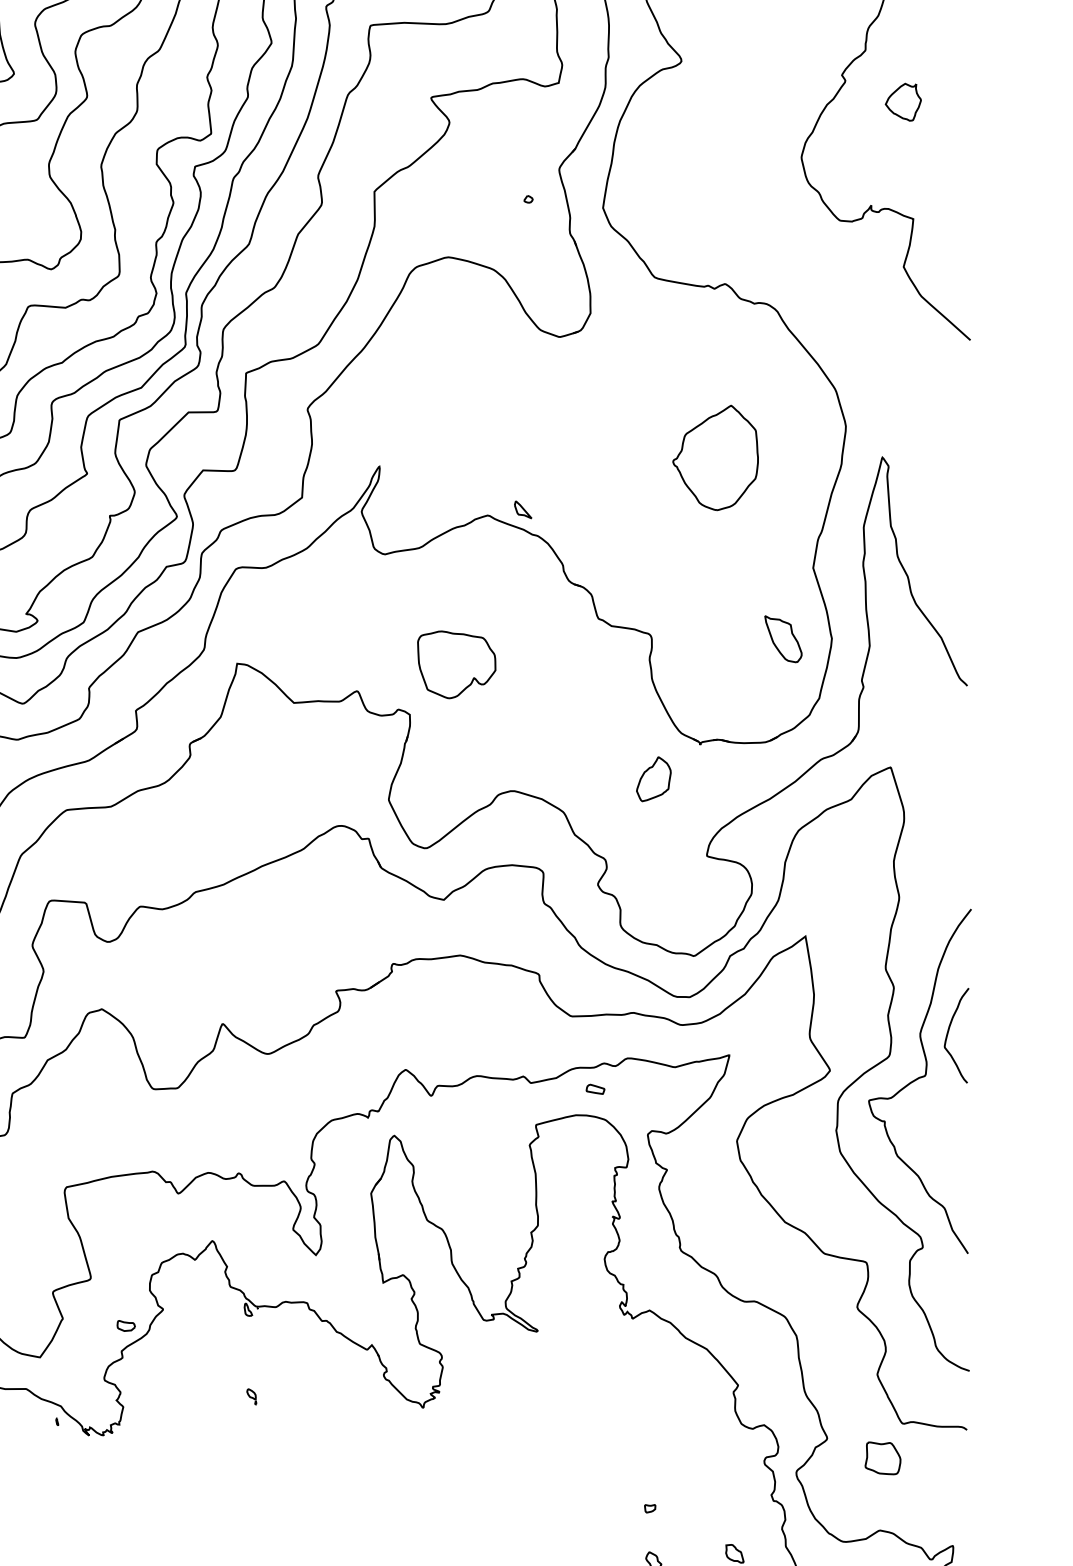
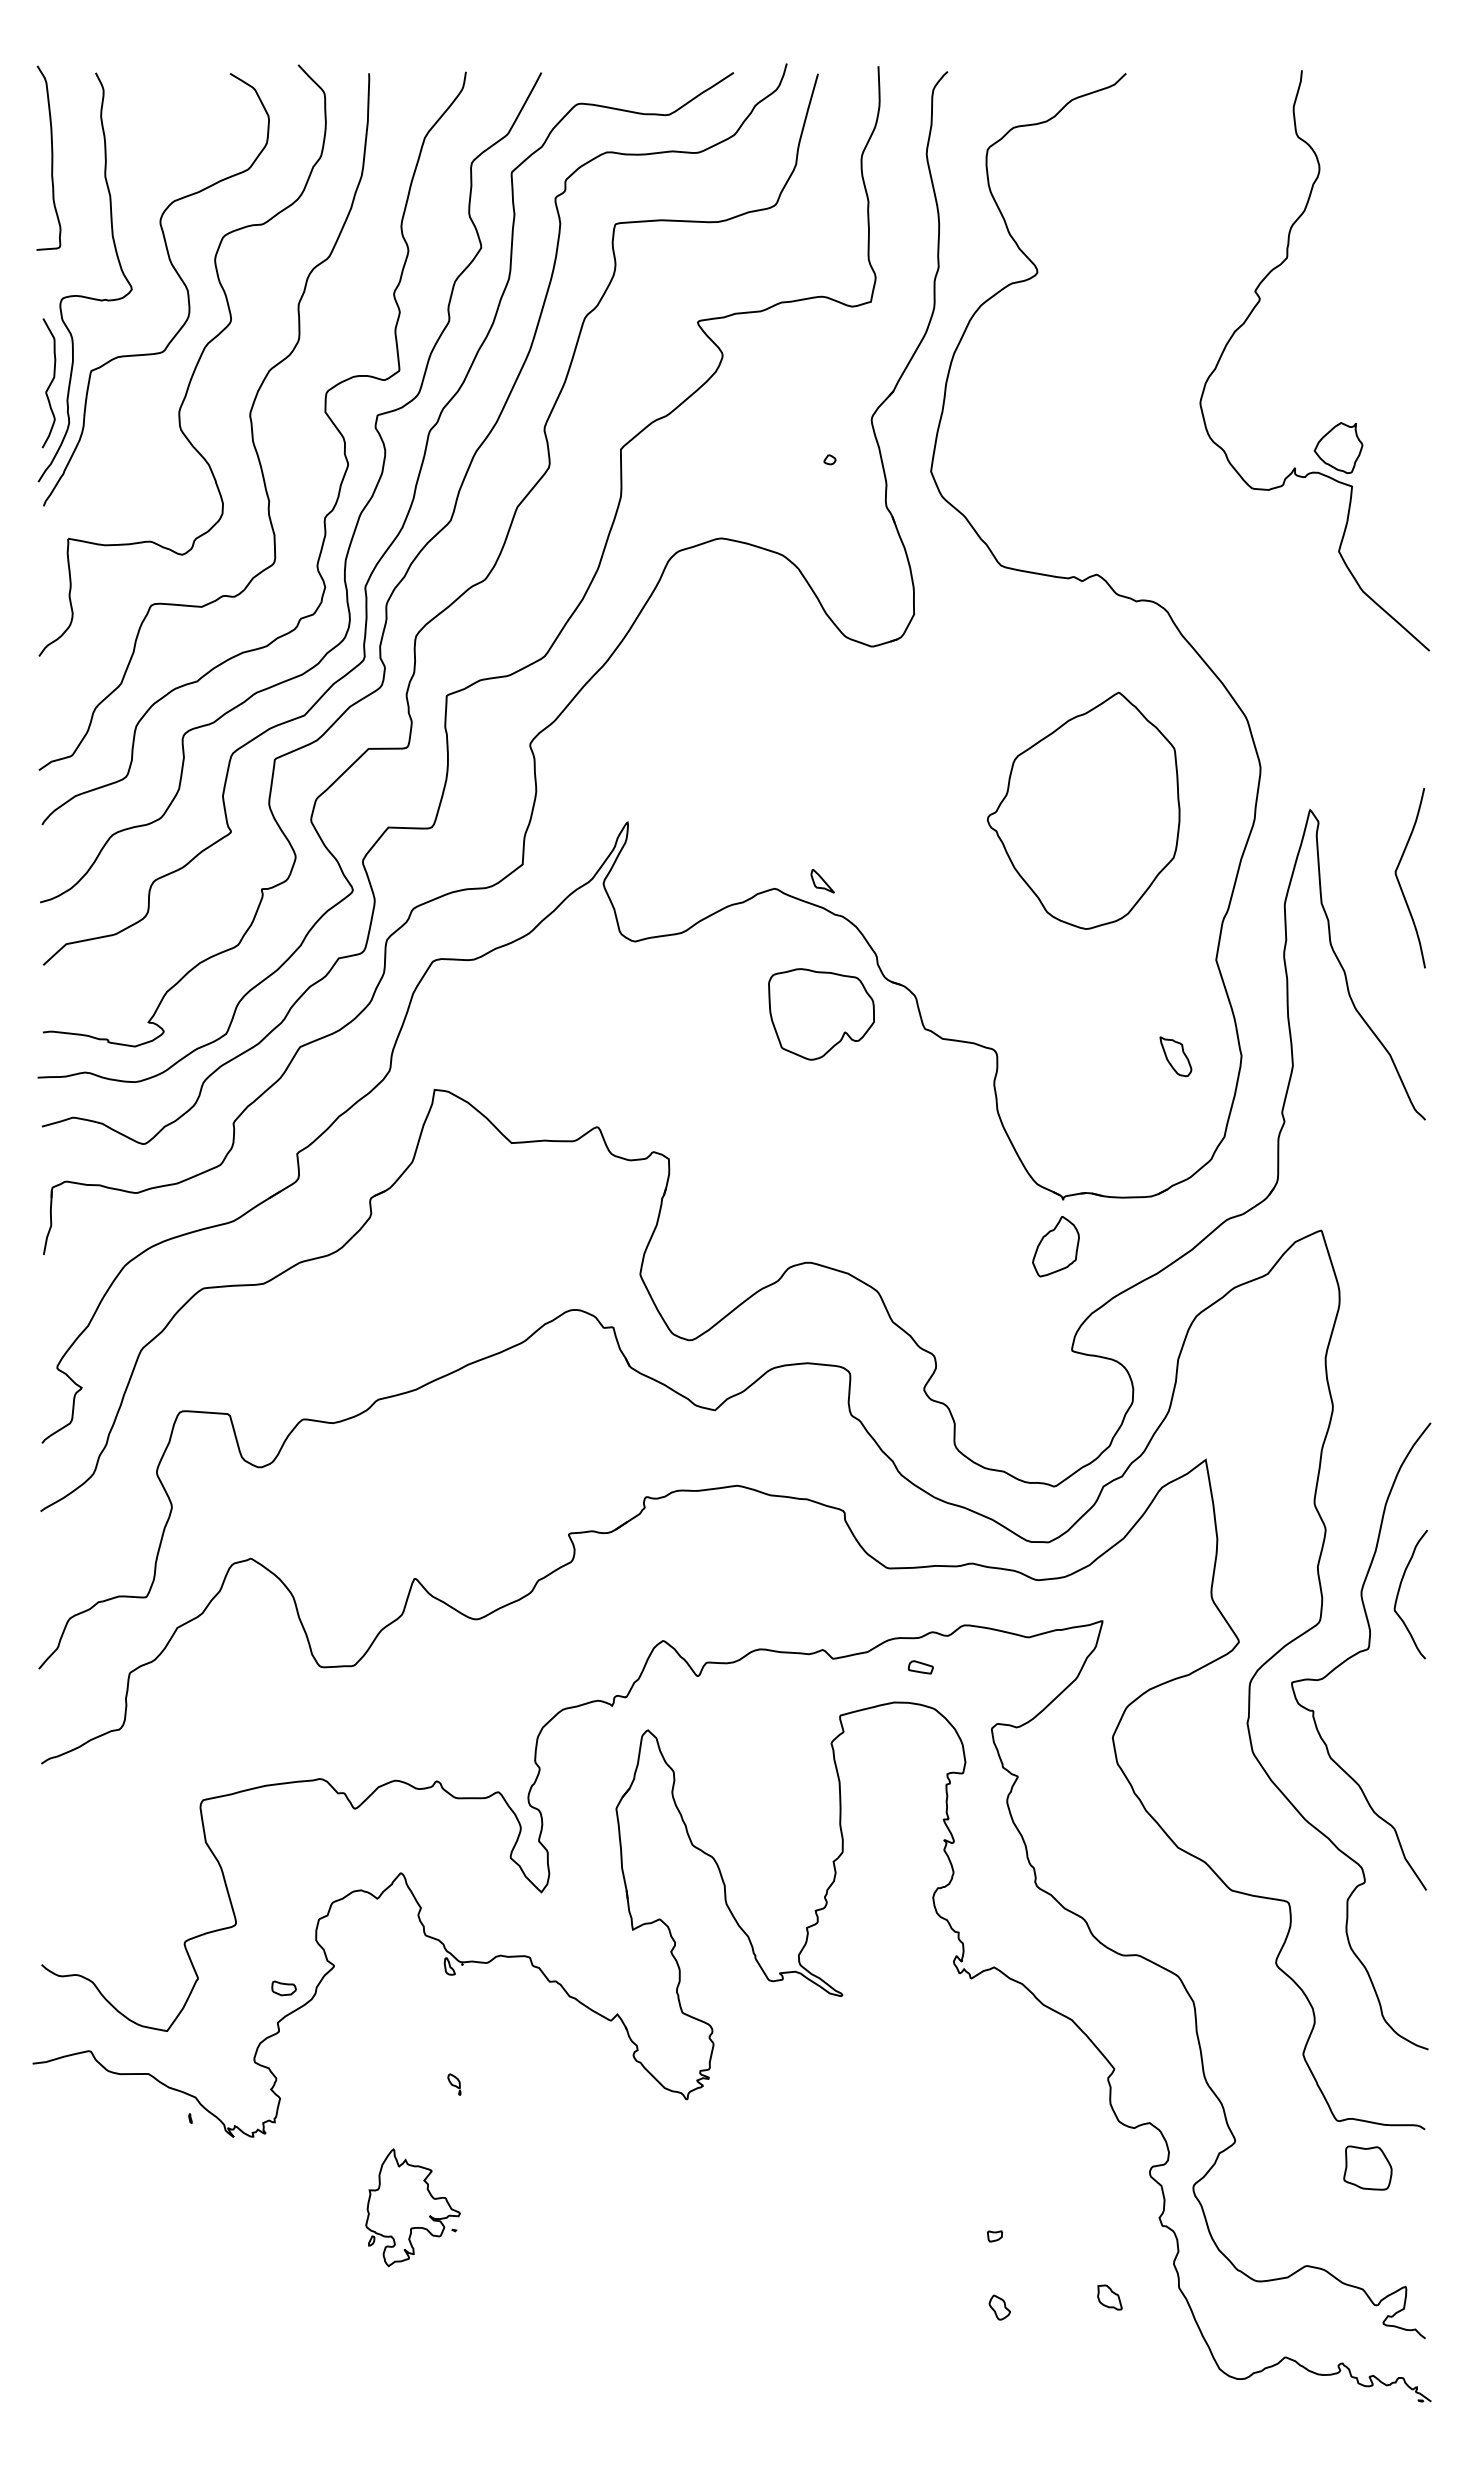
part: (903, 102) -> (1338, 448), moved
part: (715, 457) -> (1083, 810), size x1.67
curve: (949, 511) -> (1400, 883), added
part: (783, 639) -> (1175, 1056), size x0.62
part: (456, 664) -> (821, 1014), moved
part: (653, 779) -> (1055, 1246), moved
part: (882, 1457) -> (1367, 2167), moved
part: (220, 1487) -> (412, 2207), added

